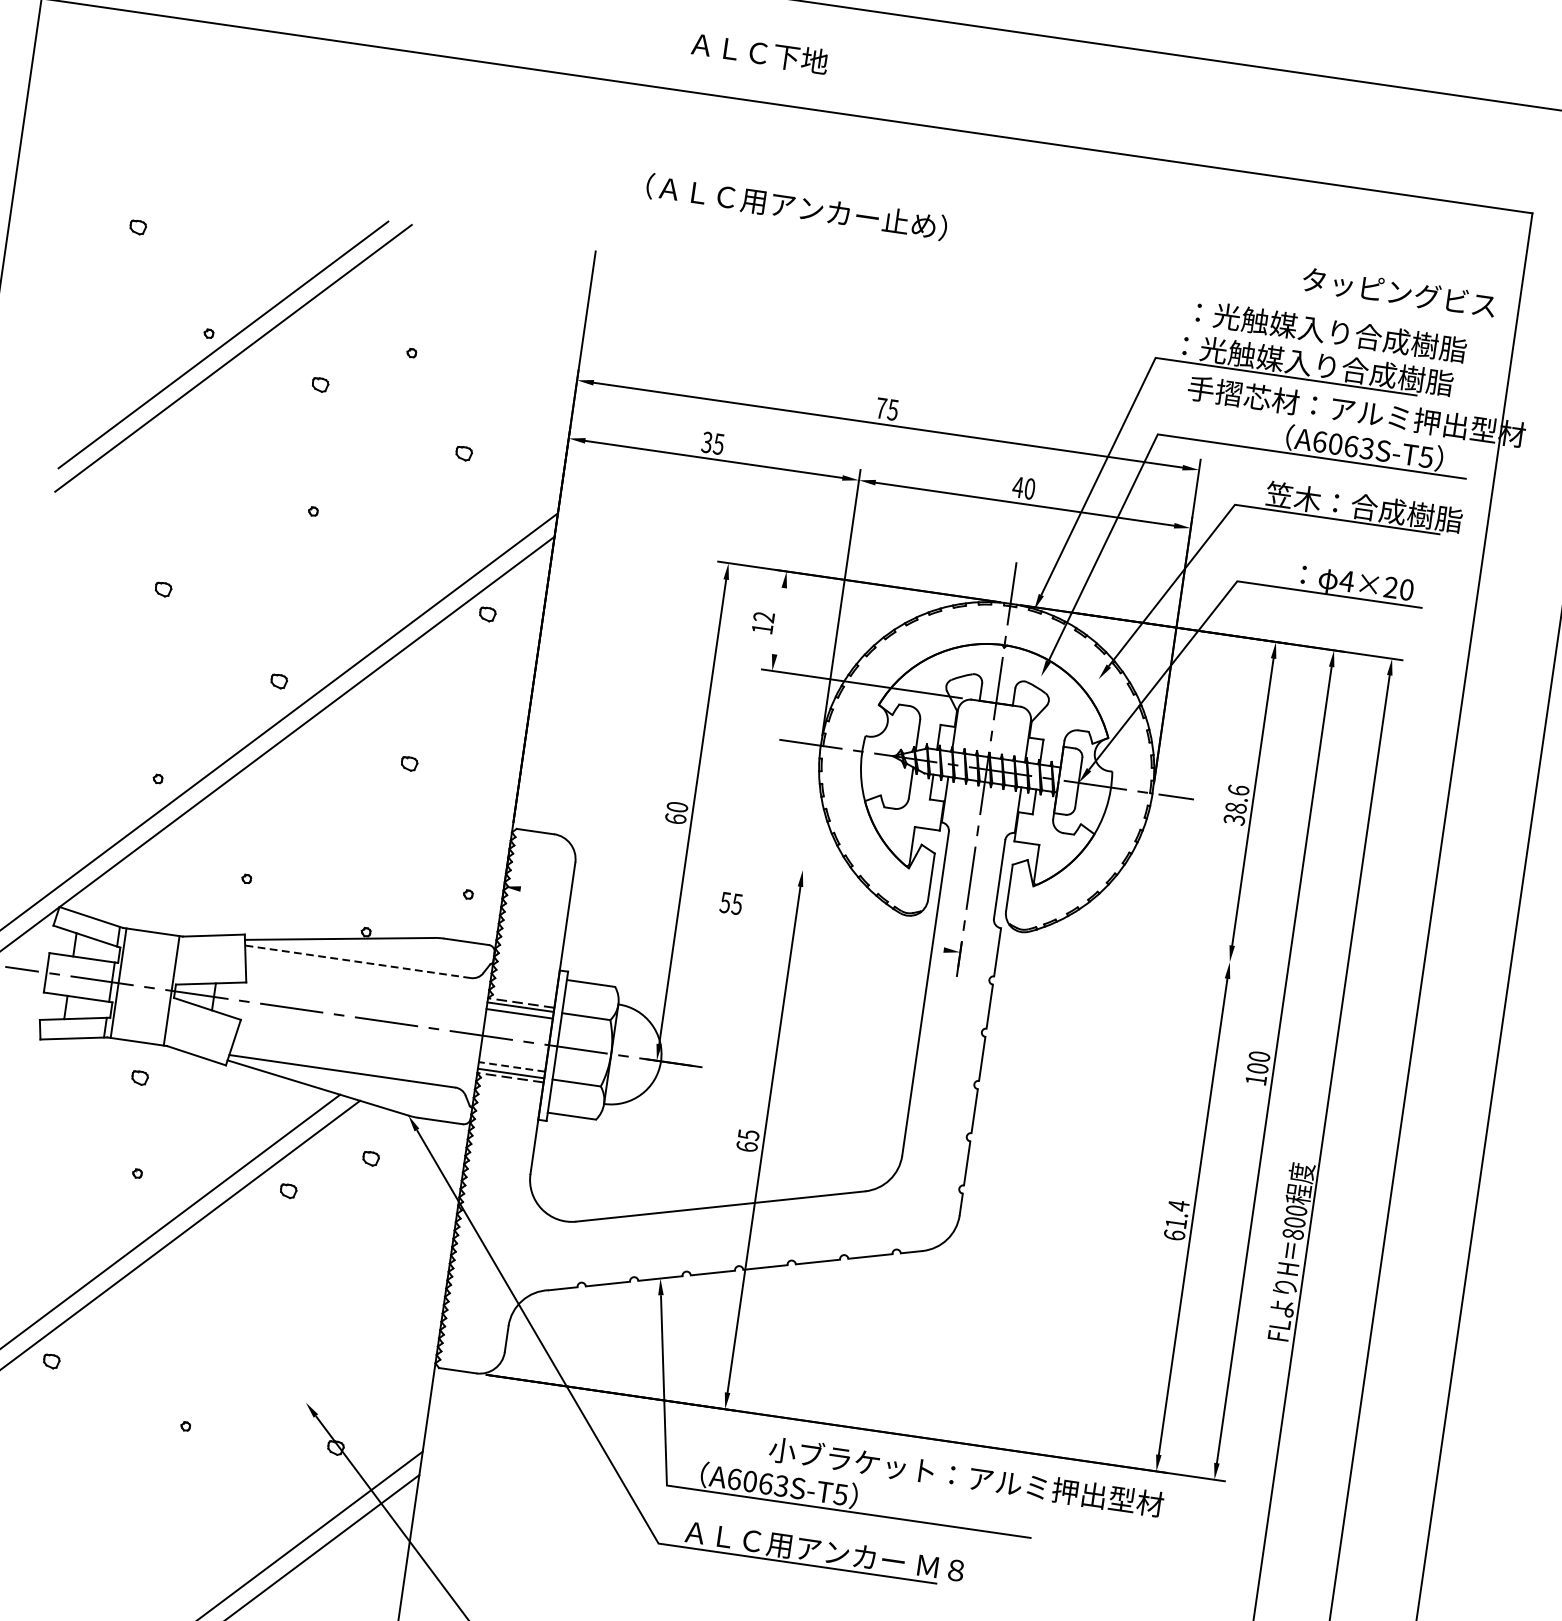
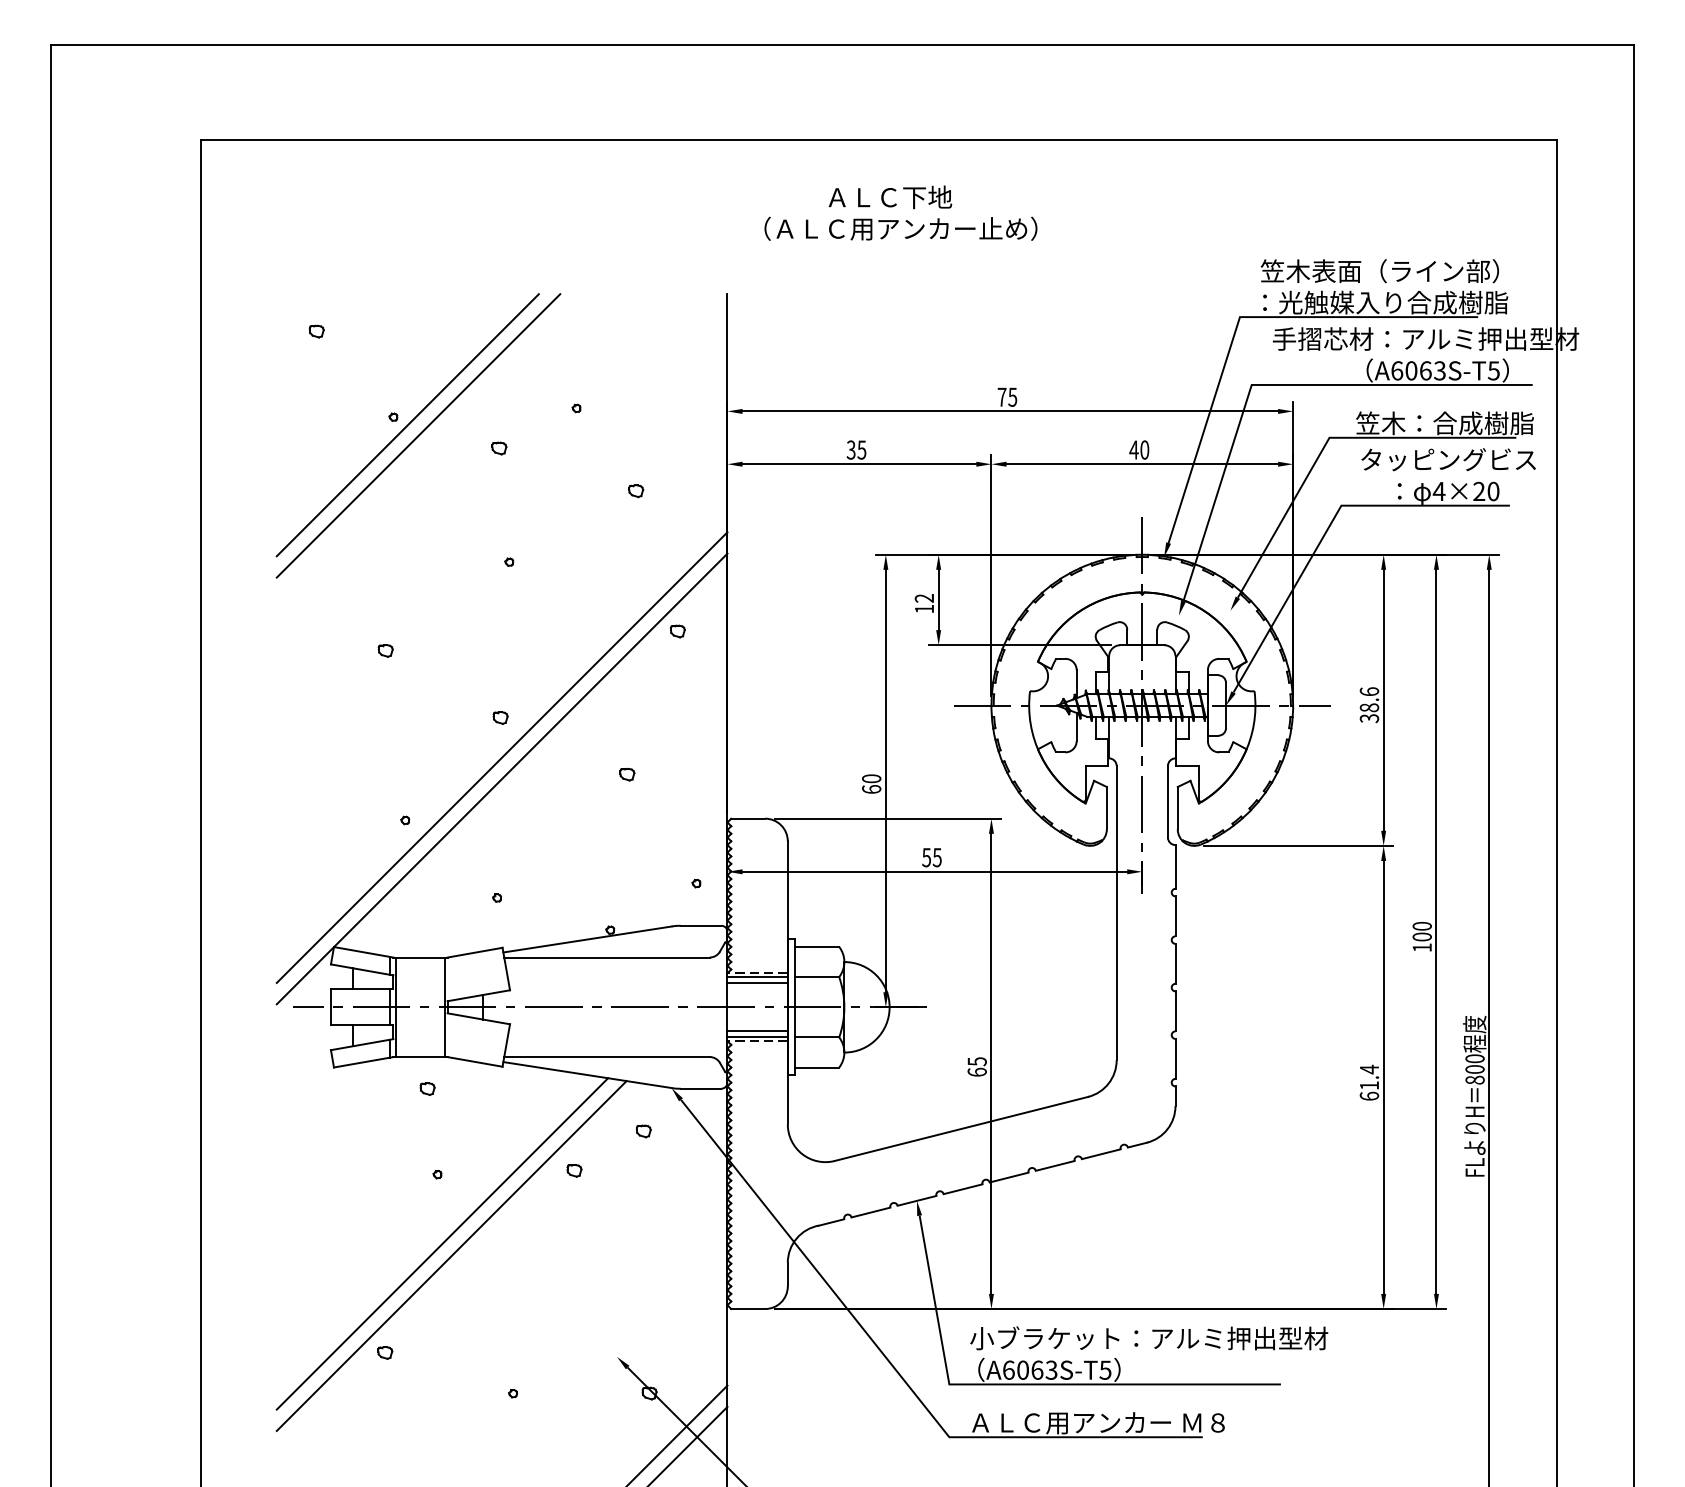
text: (760, 53) -> (890, 197), moved
text: (1399, 292) -> (1448, 459), moved
text: (1325, 331) -> (1387, 271), ：光触媒入り合成樹脂 -> 笠木表面（ライン部）
line: (779, 620) -> (938, 599), added
line: (688, 853) -> (887, 818), added
line: (731, 919) -> (934, 871), added
line: (1136, 948) -> (1298, 845), added
line: (357, 961) -> (606, 957), dashed -> solid
line: (511, 1067) -> (757, 1031), dashed -> solid
text: (966, 1477) -> (1149, 1338), moved

